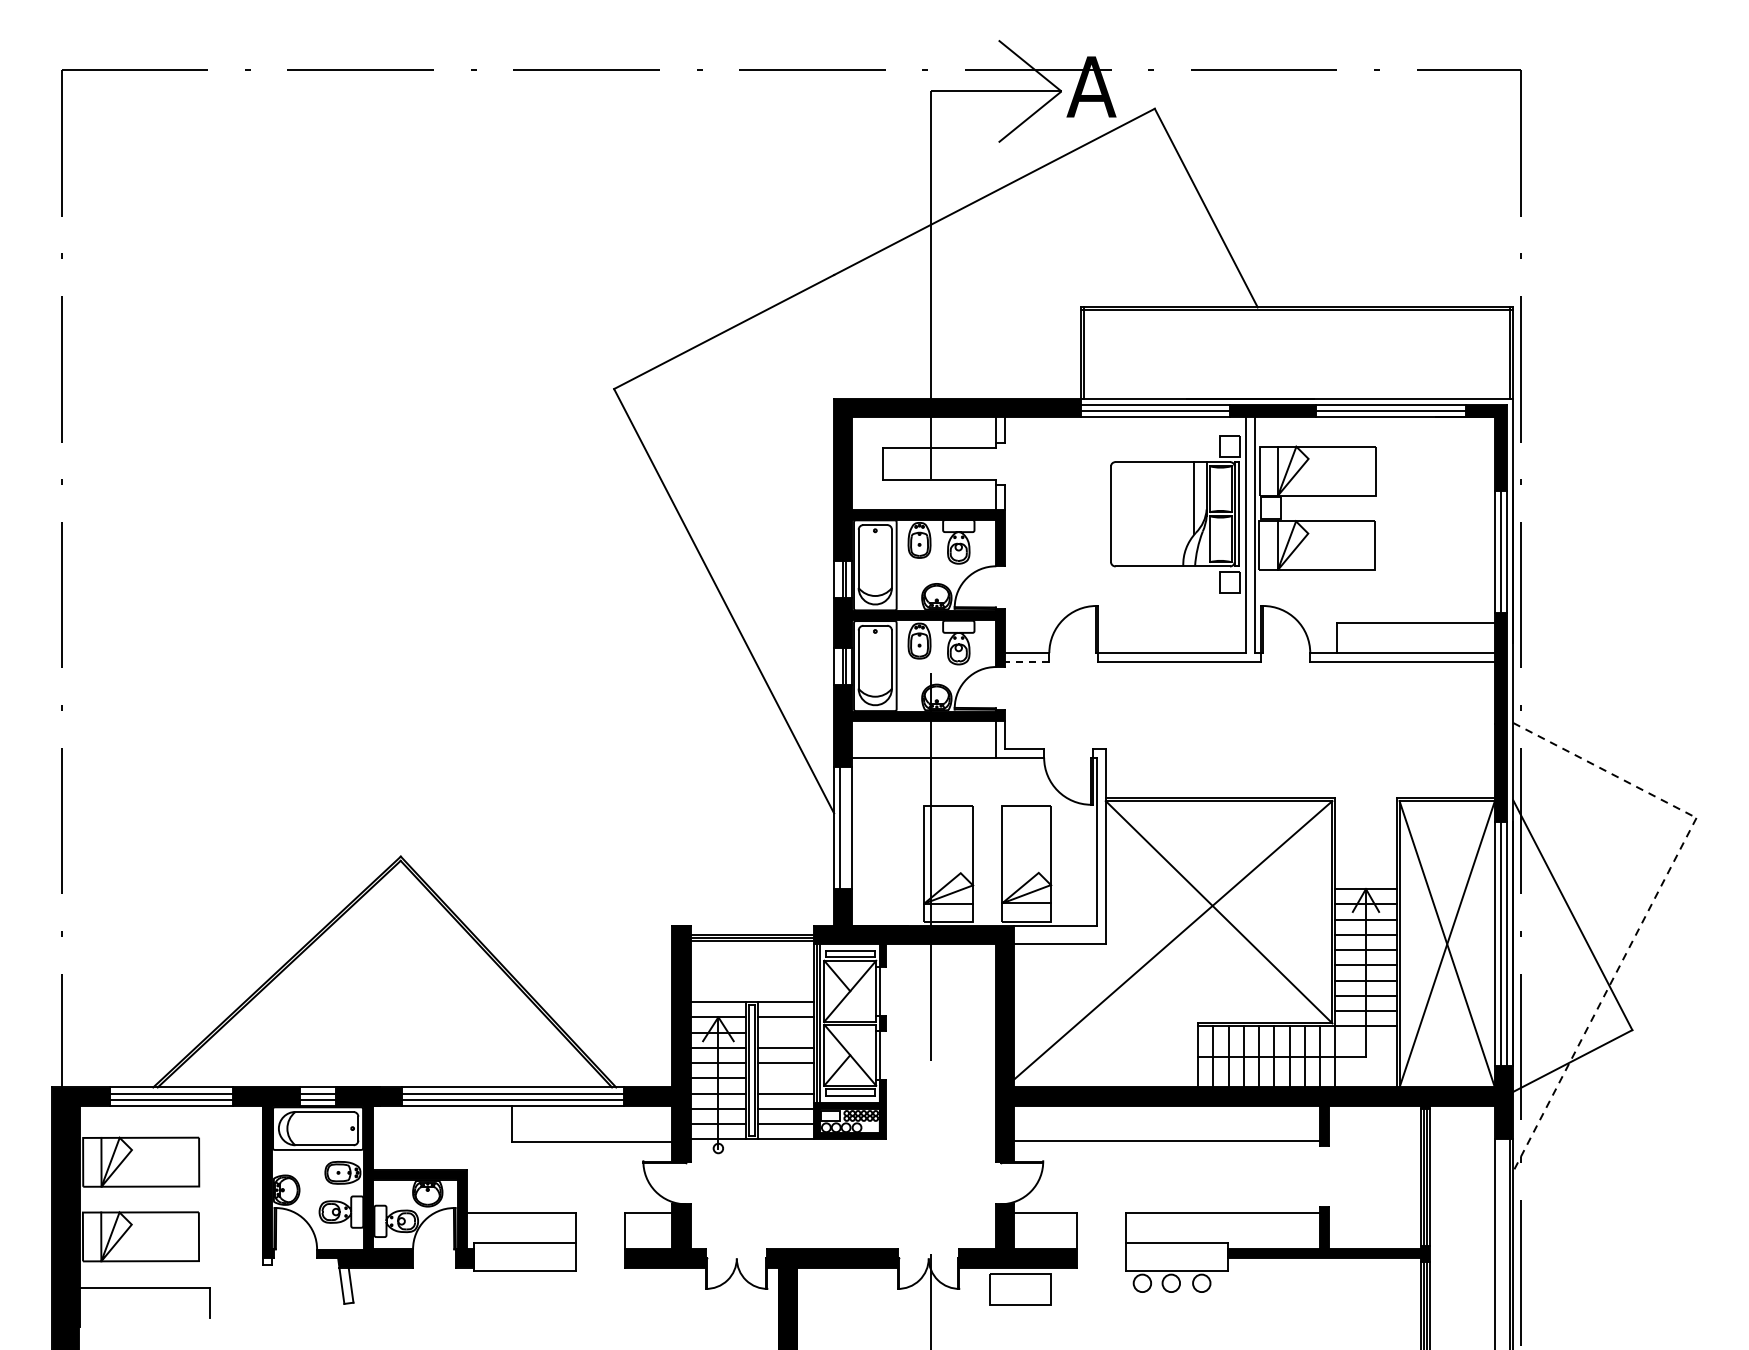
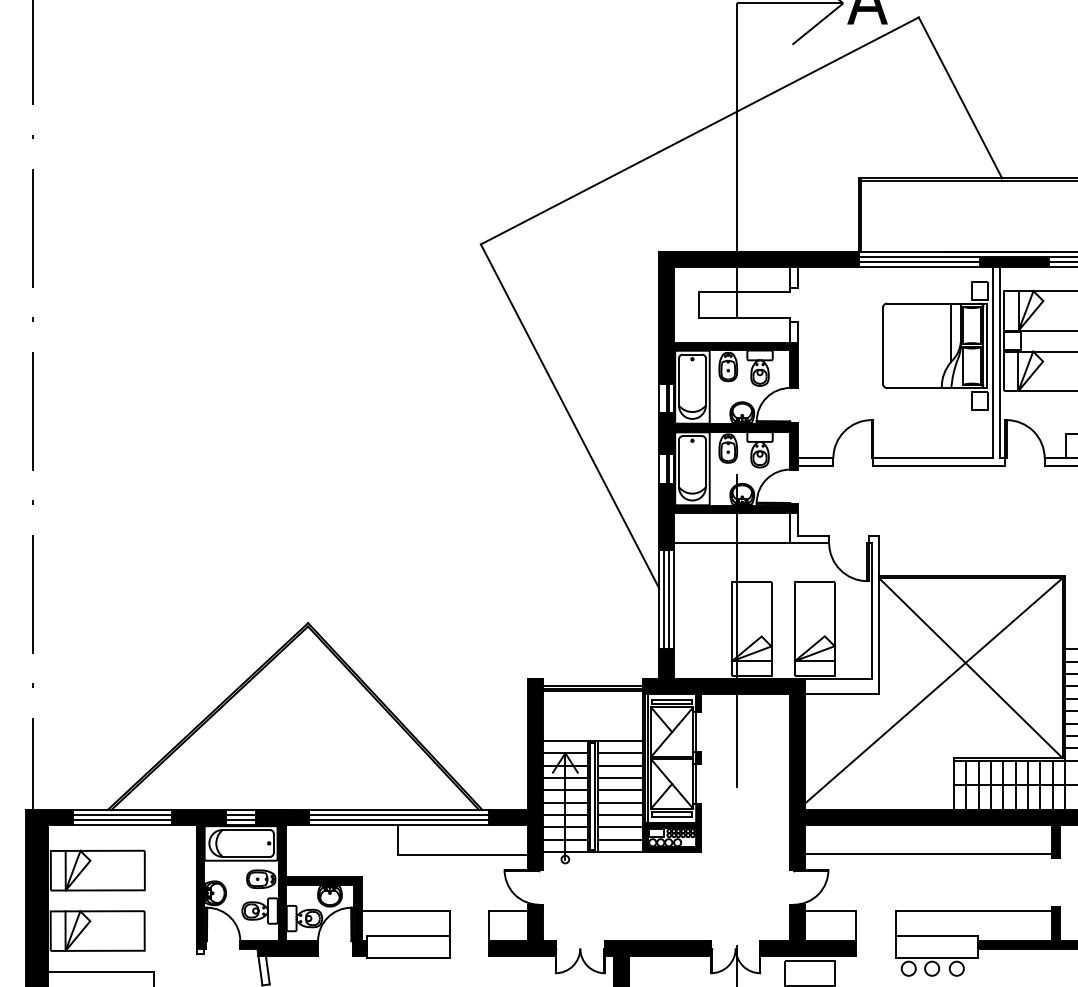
line: (1026, 662) -> (814, 465), dashed -> solid
line: (846, 827) -> (669, 599), added
line: (785, 1032) -> (619, 765), added
line: (785, 1078) -> (619, 802), added

